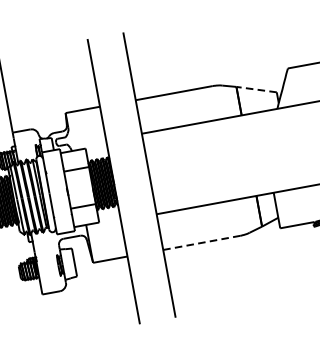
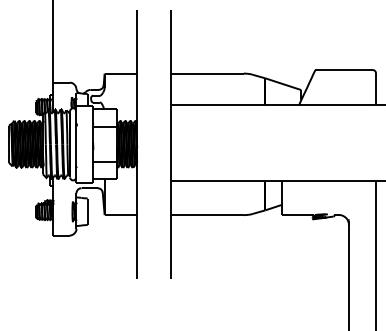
line: (256, 89) -> (283, 84), dashed -> solid
line: (201, 243) -> (207, 215), dashed -> solid

